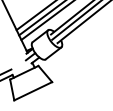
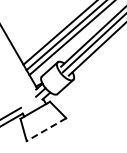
line: (33, 91) -> (46, 129), solid -> dashed

